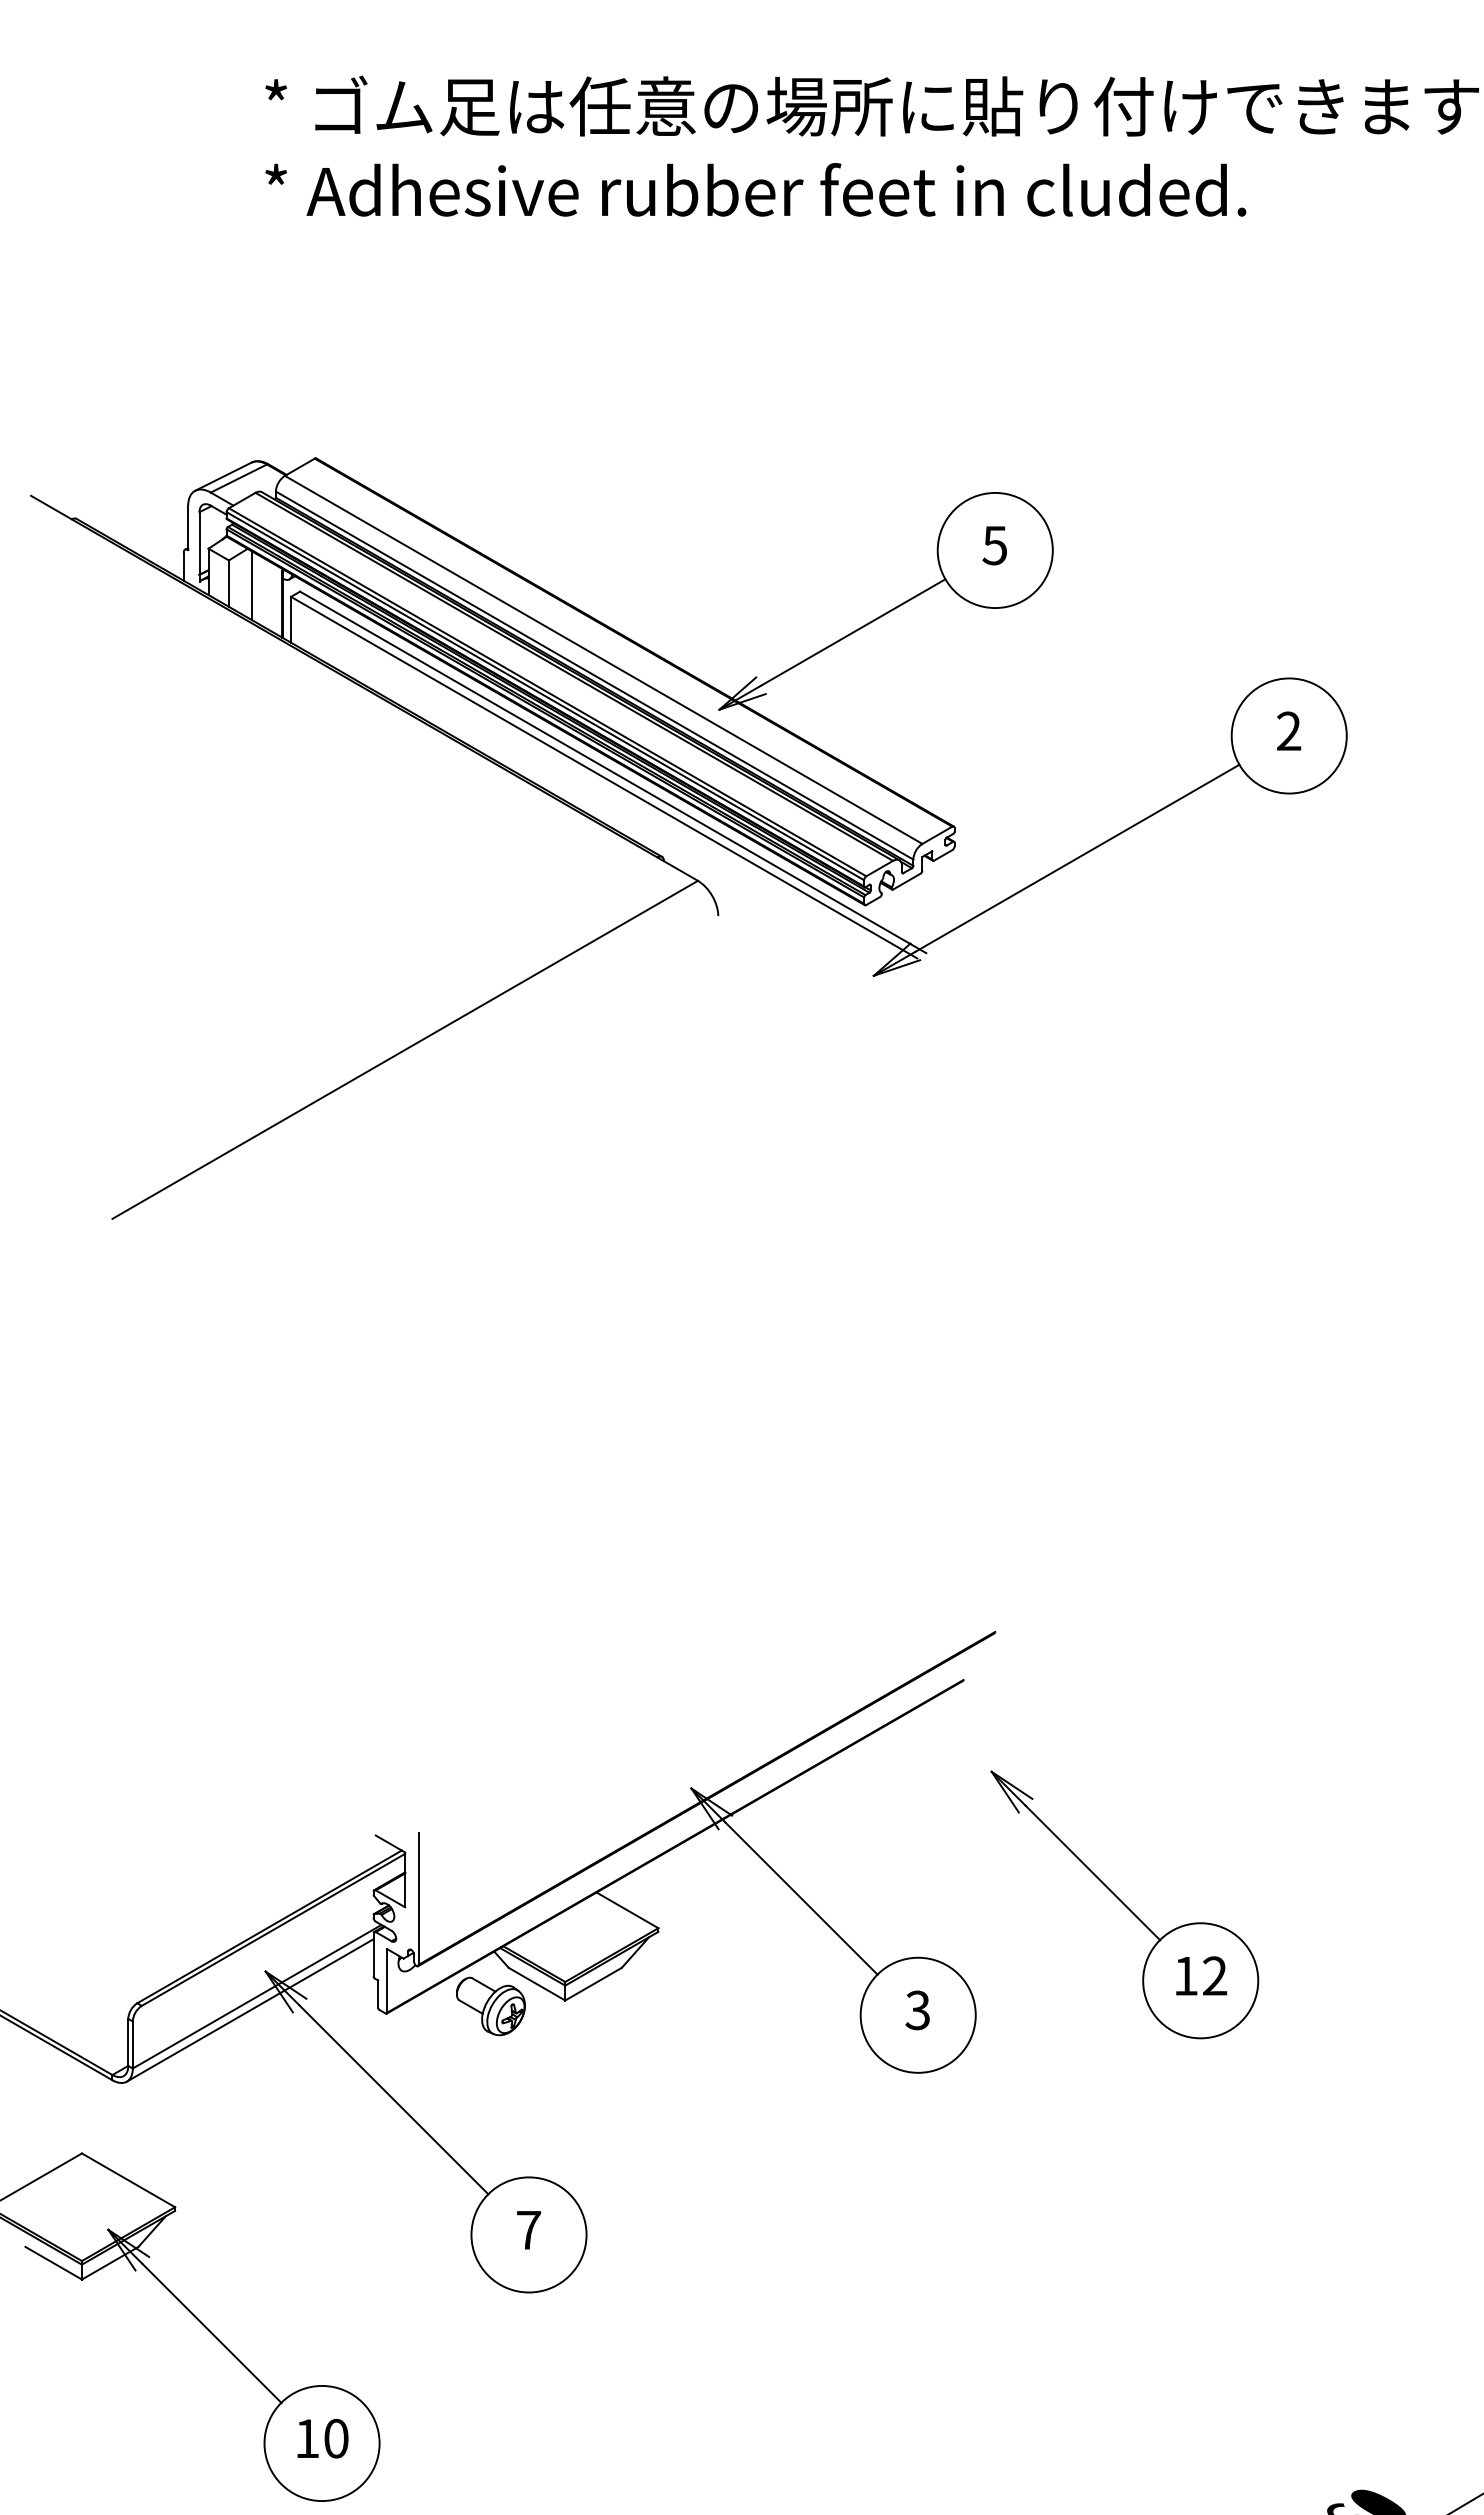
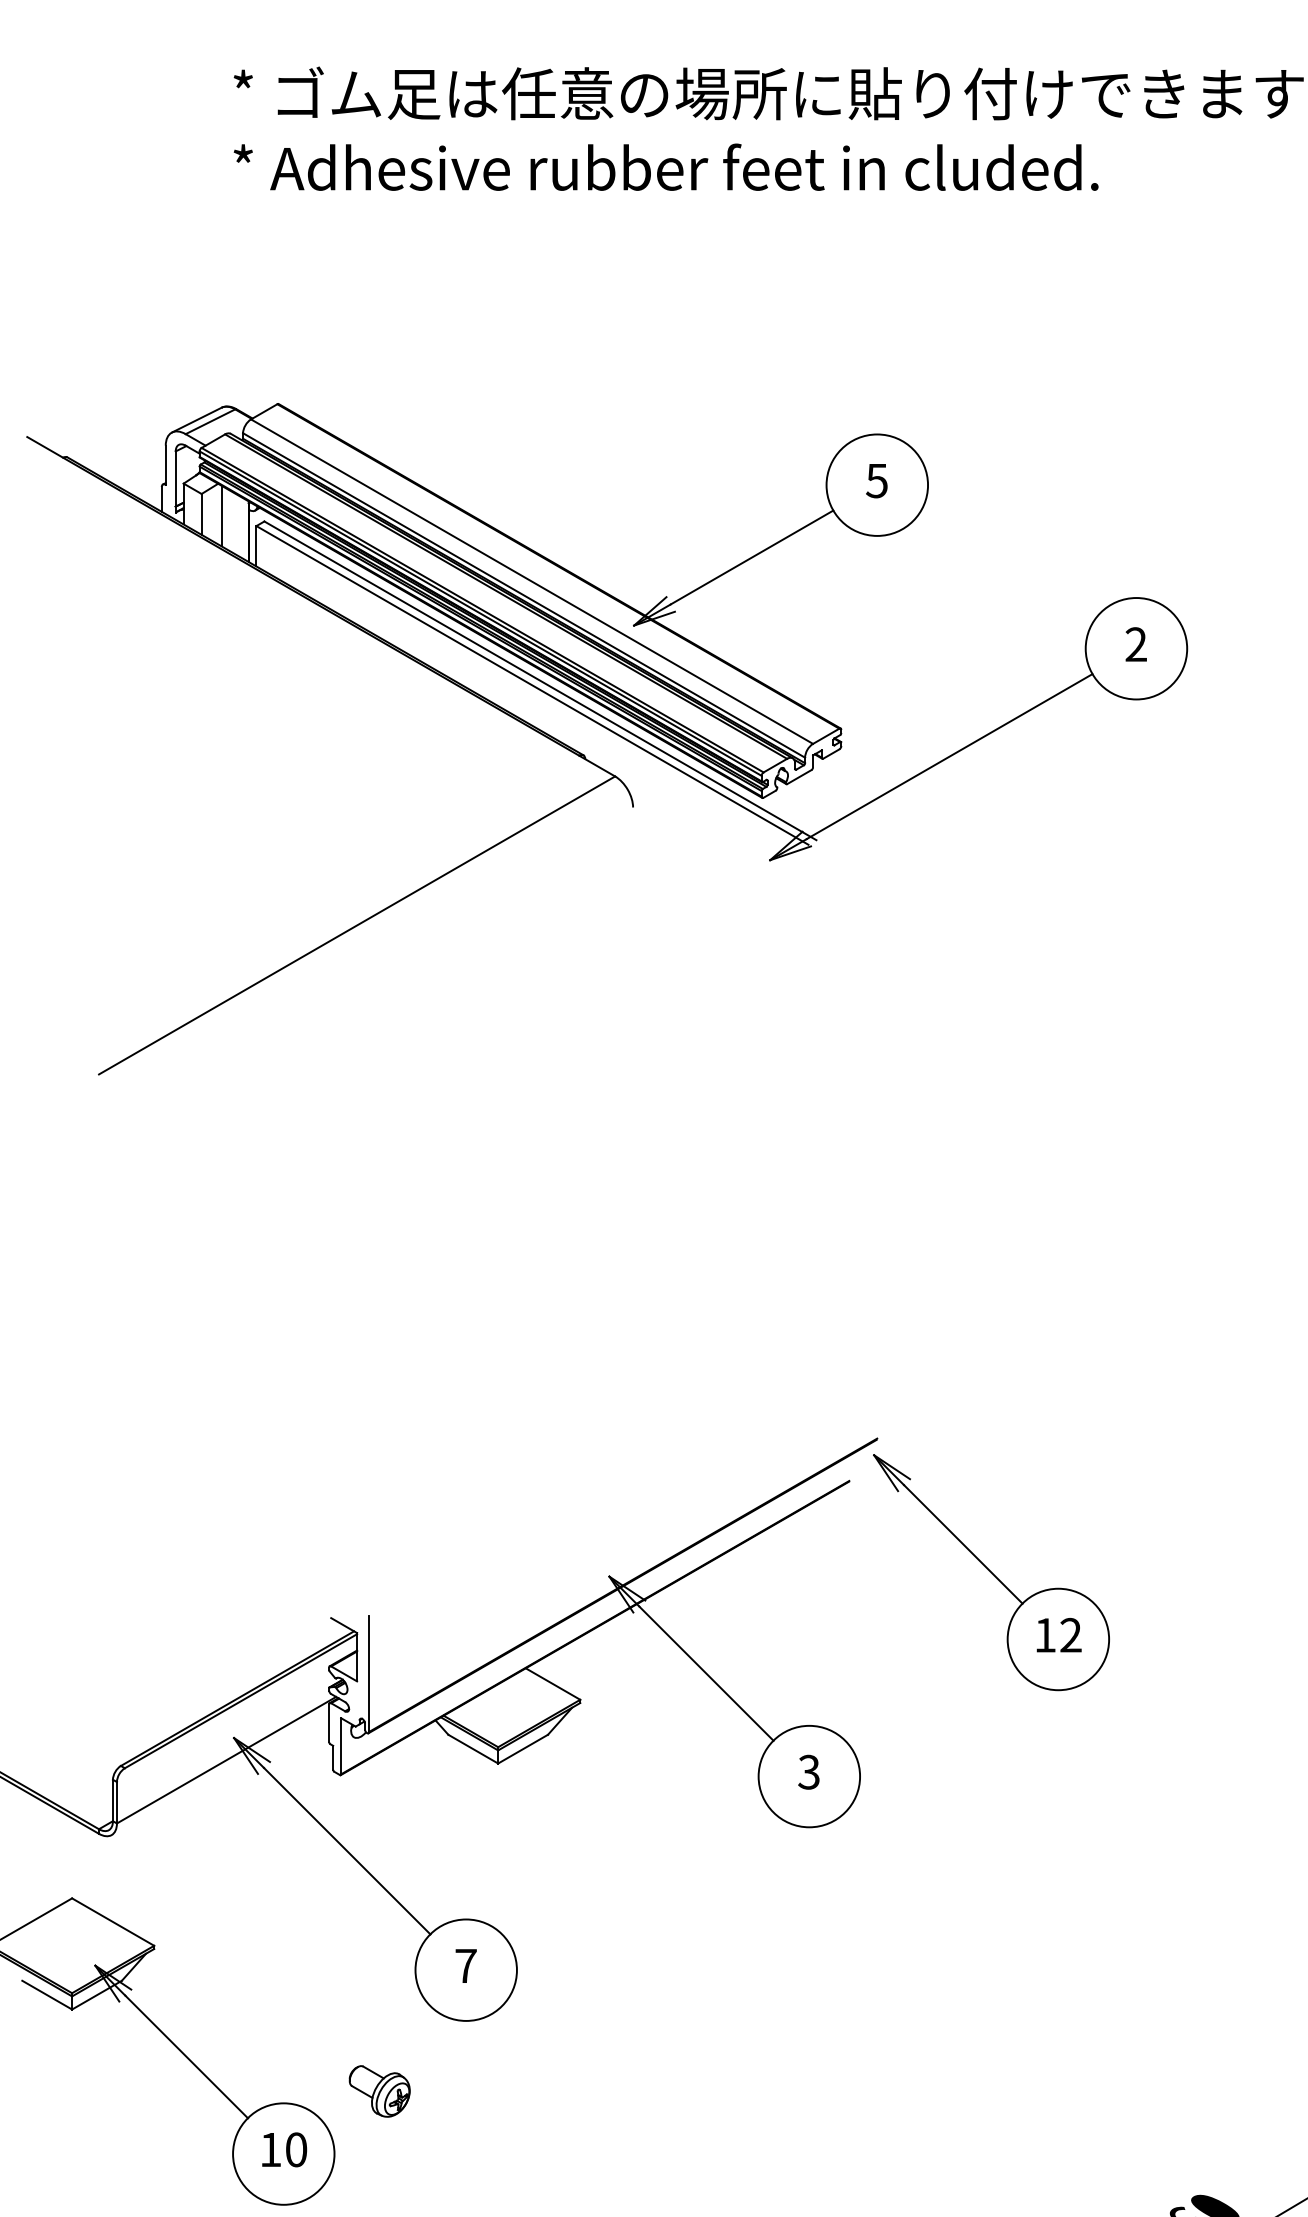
part: (1124, 1904) -> (991, 1572), moved
part: (490, 2006) -> (379, 2091), moved
line: (249, 2010) -> (219, 1772), removed

